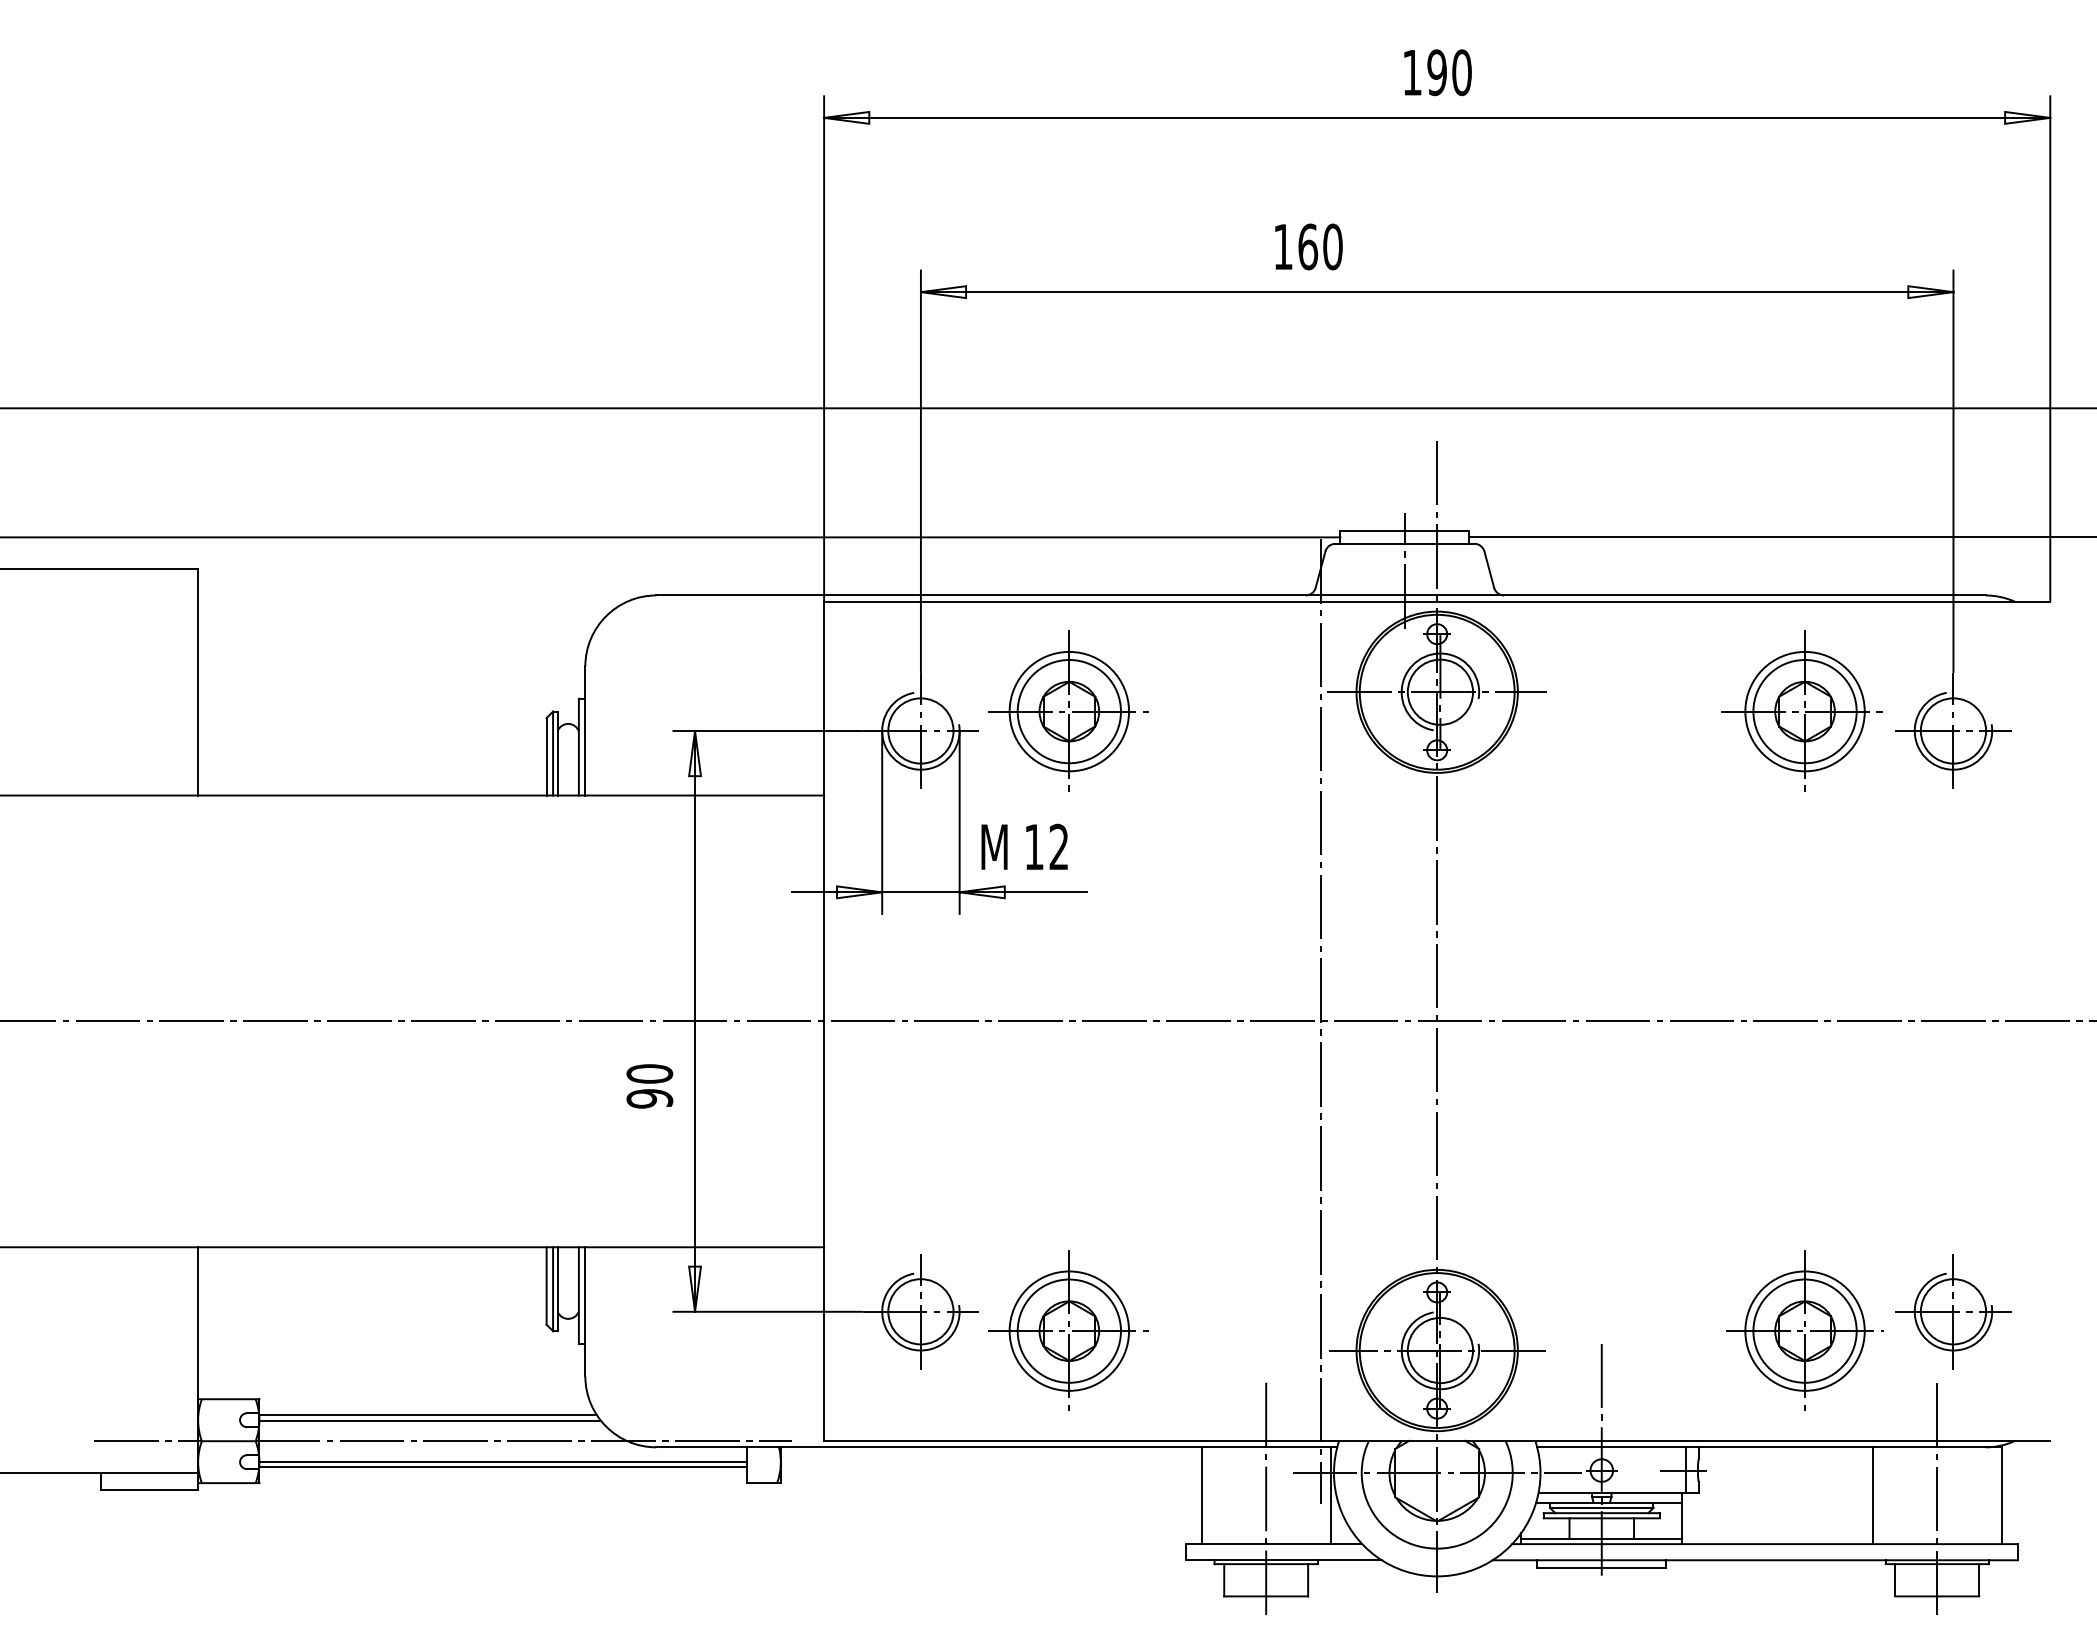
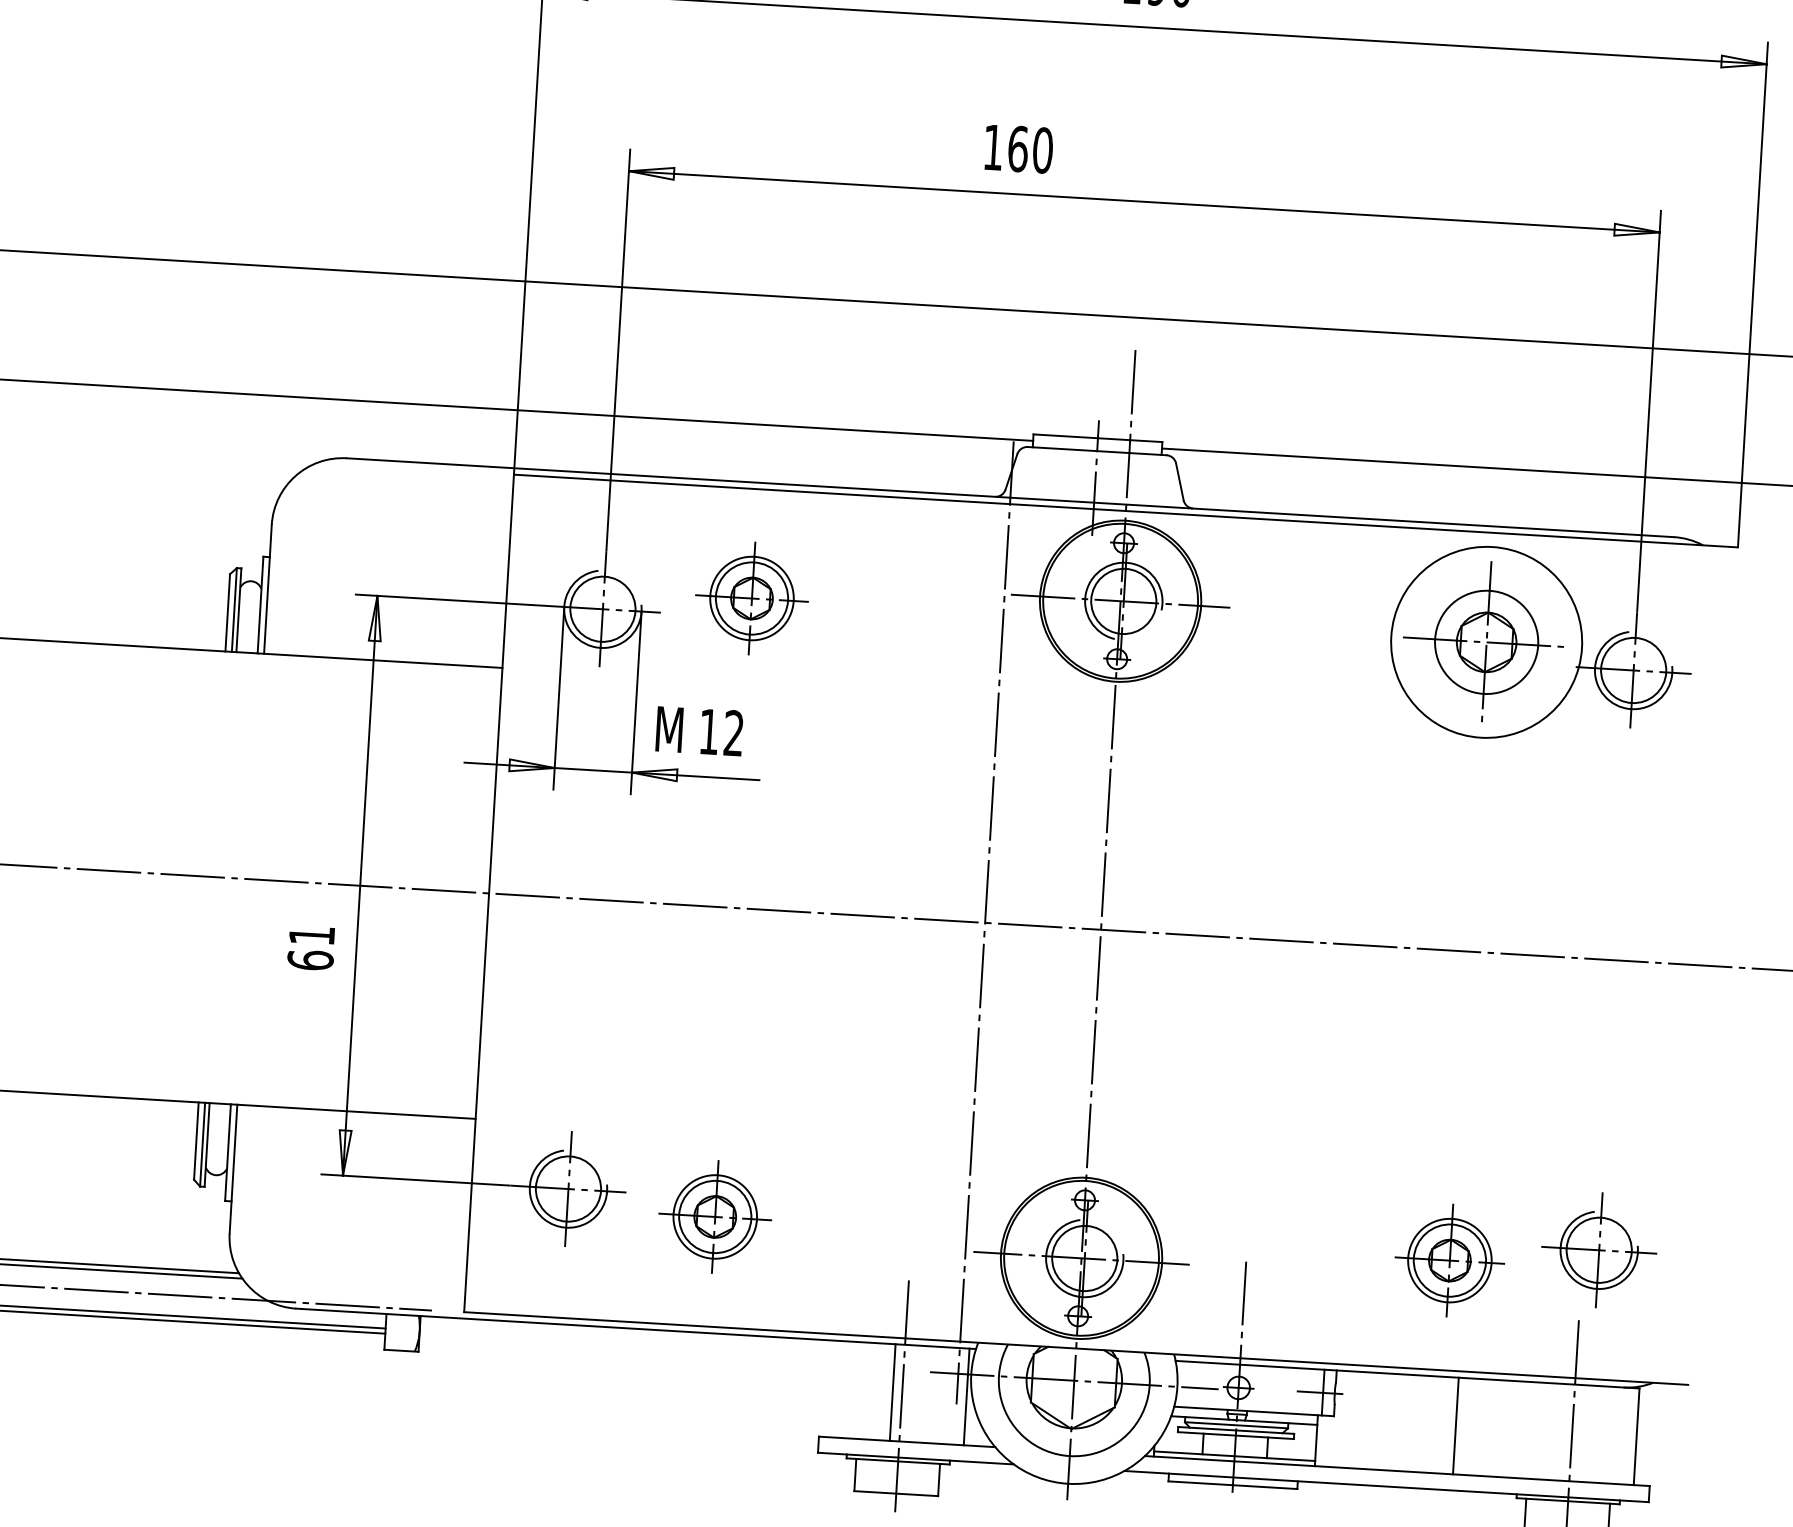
part: (1068, 710) -> (751, 597), size x0.7
circle: (1804, 711) -> (1486, 642), size x1.6
text: (649, 1086) -> (310, 948), 90 -> 61
part: (1068, 1330) -> (714, 1216), size x0.7
part: (1804, 1330) -> (1449, 1260), size x0.7
line: (1201, 1495) -> (892, 1392), moved
line: (1872, 1495) -> (1455, 1425), moved

